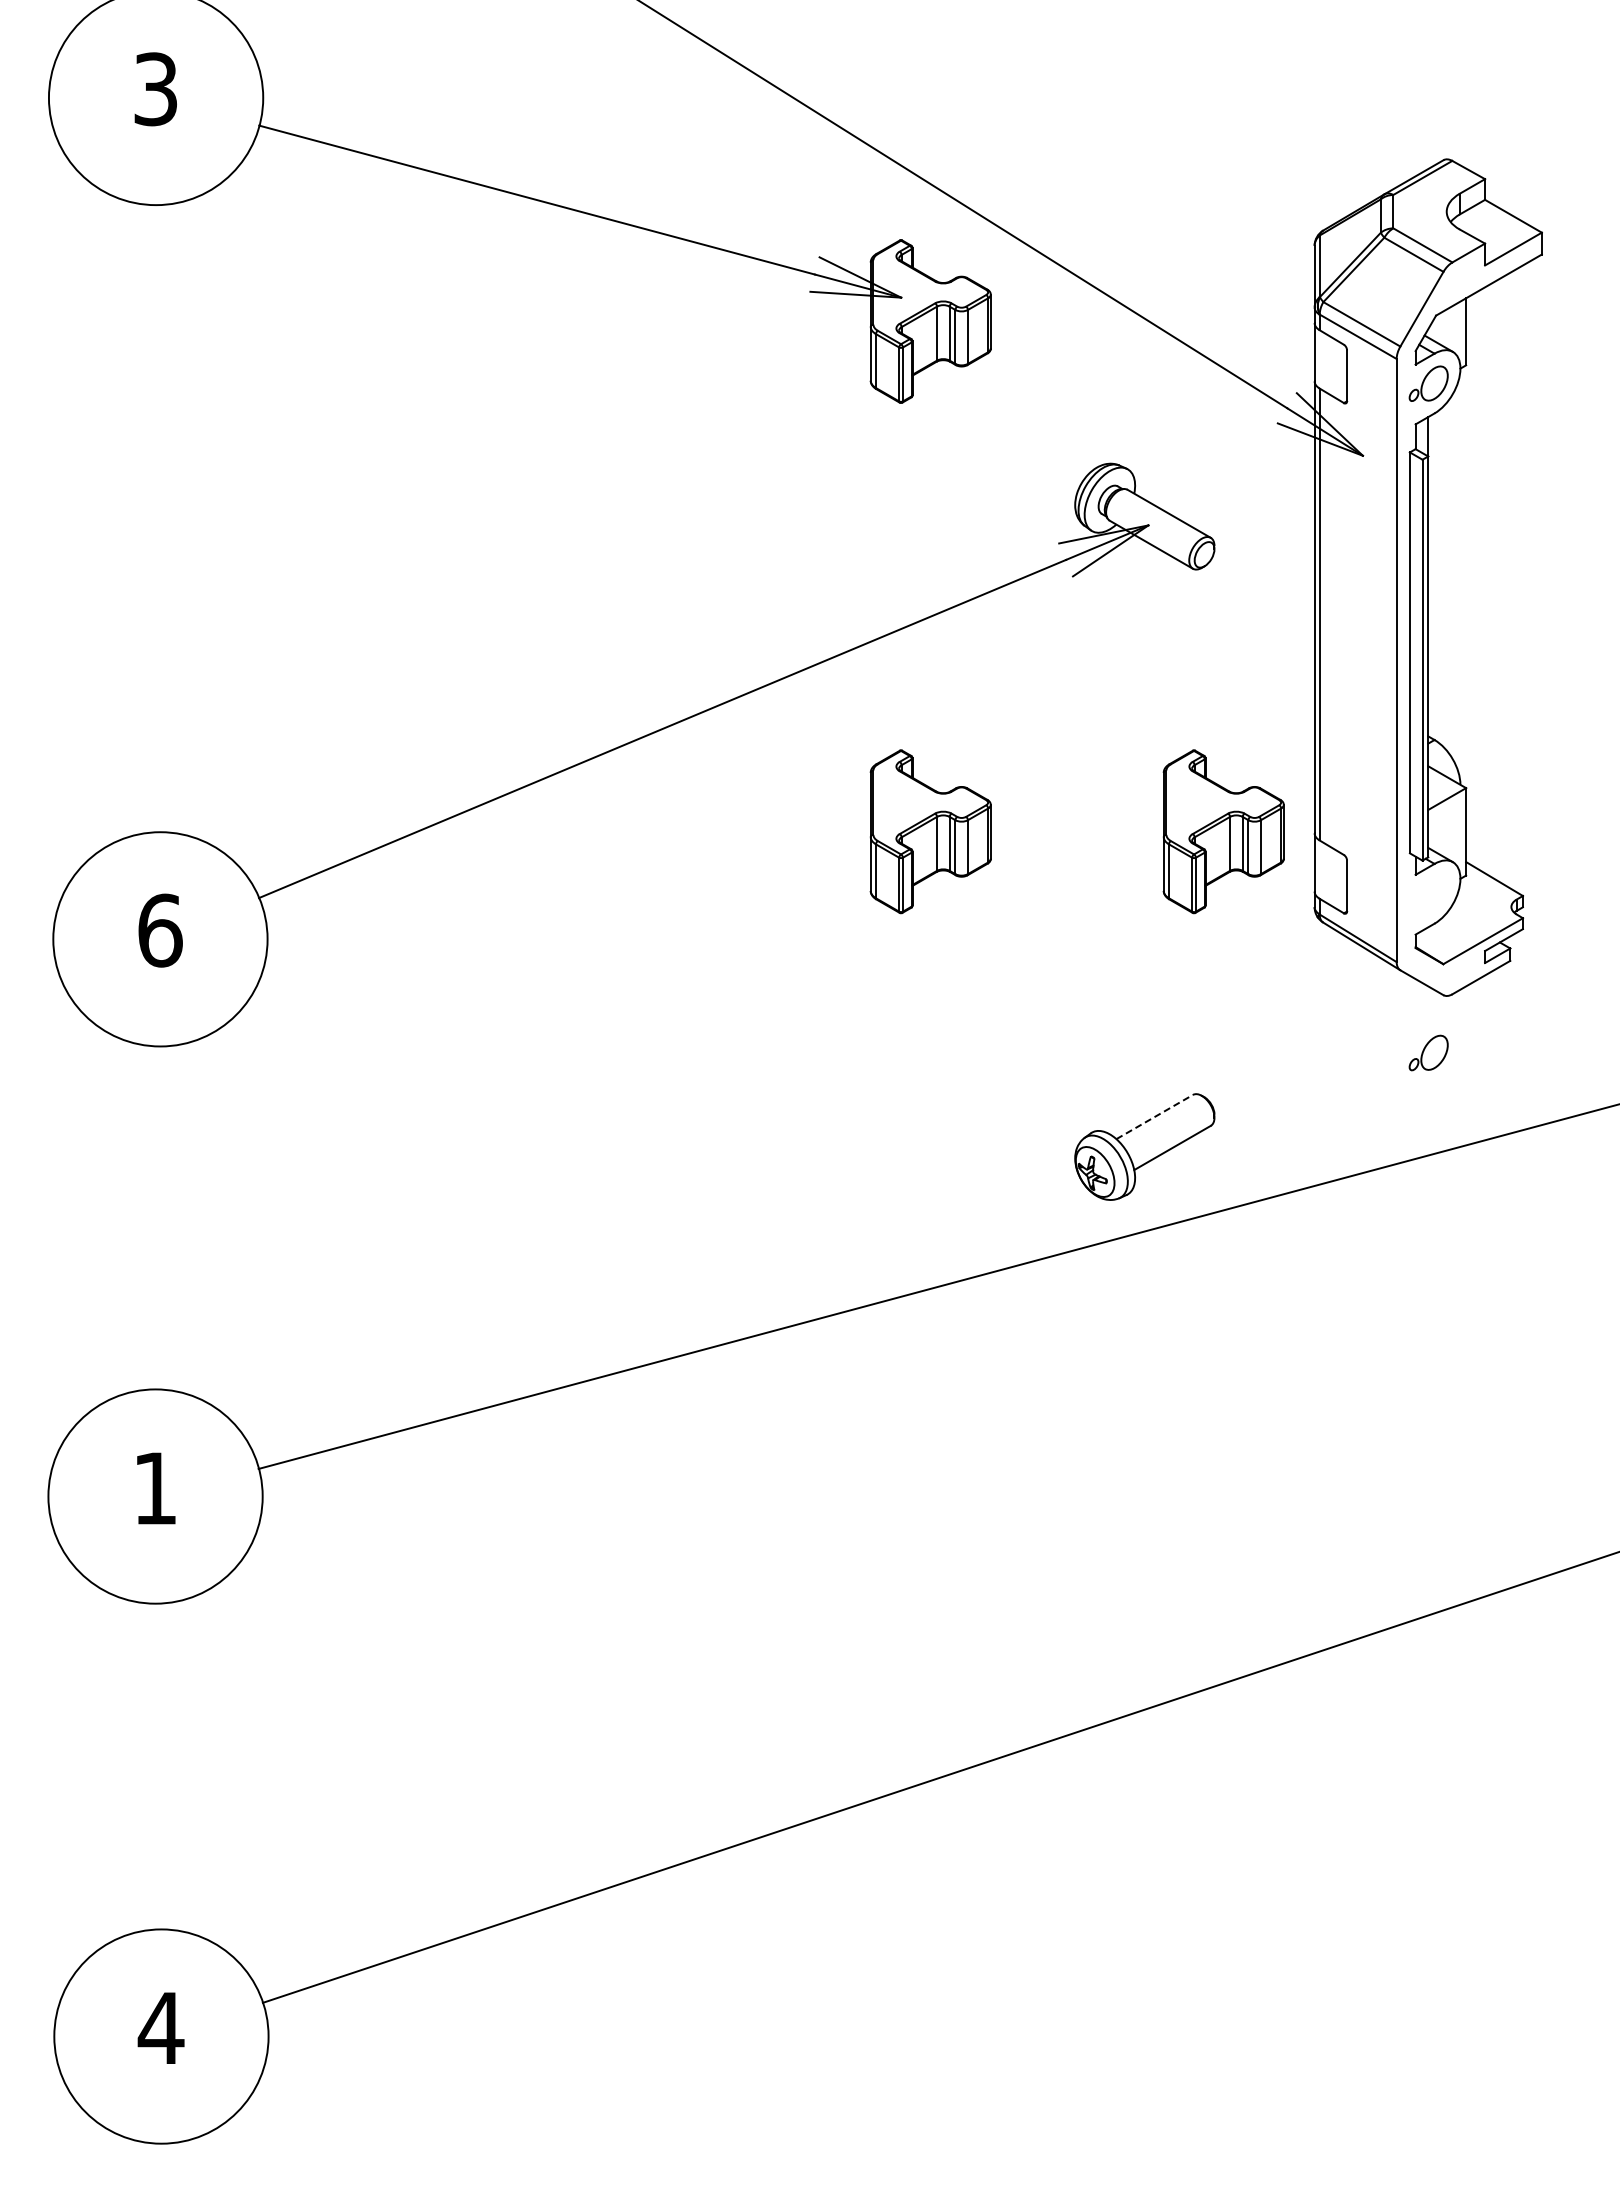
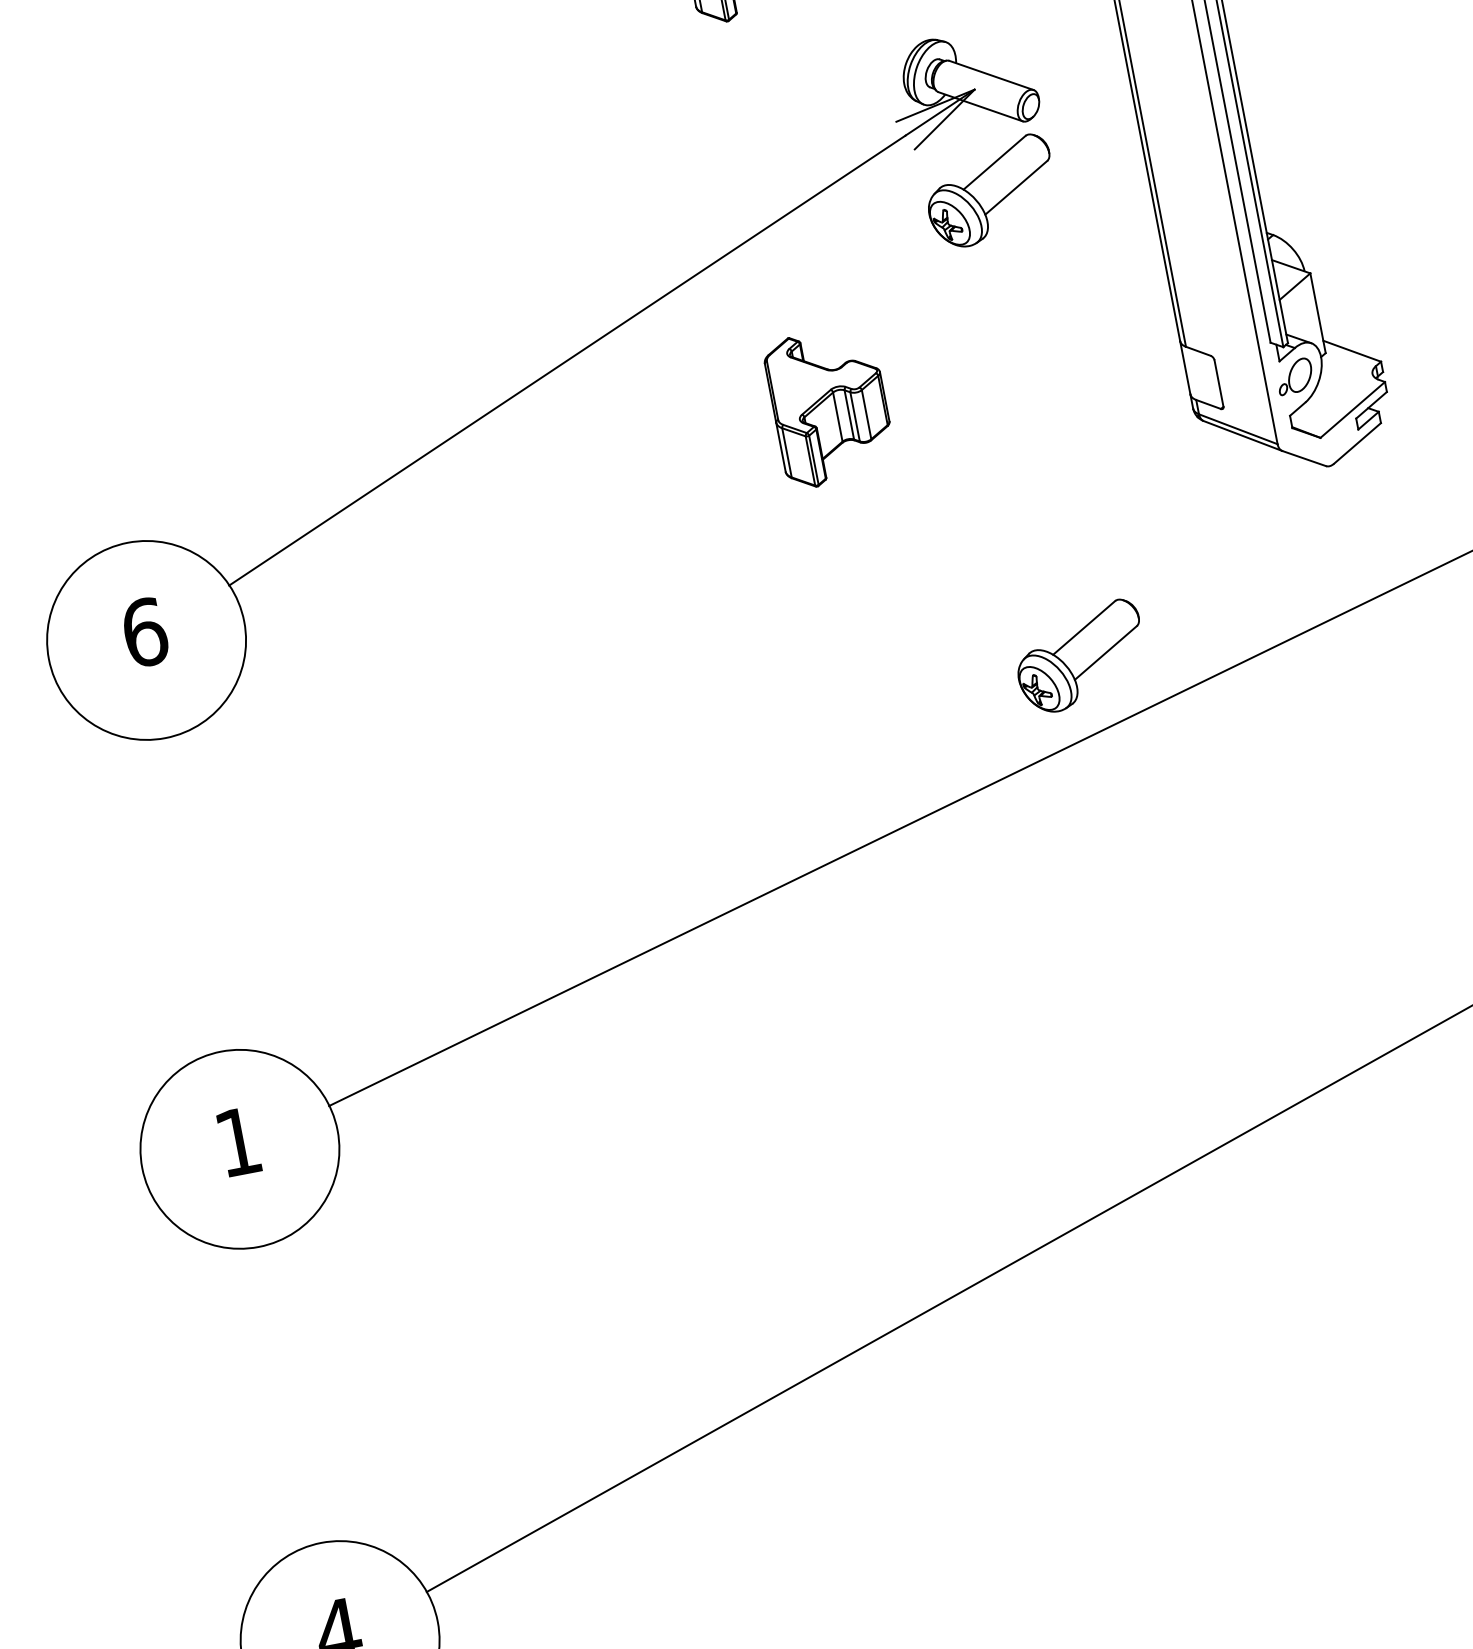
part: (1144, 636) -> (990, 191), added
part: (1223, 831) -> (1096, 355), removed
part: (1428, 1052) -> (1294, 376), moved
line: (1155, 1116) -> (1084, 627), dashed -> solid

